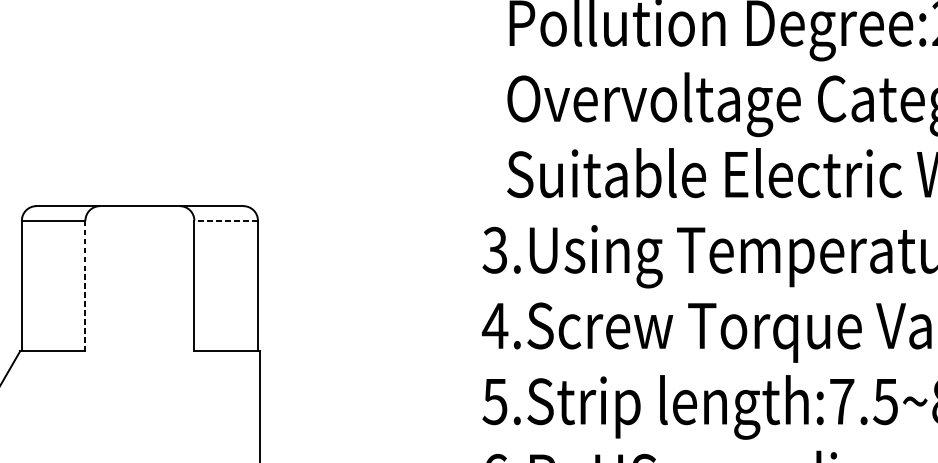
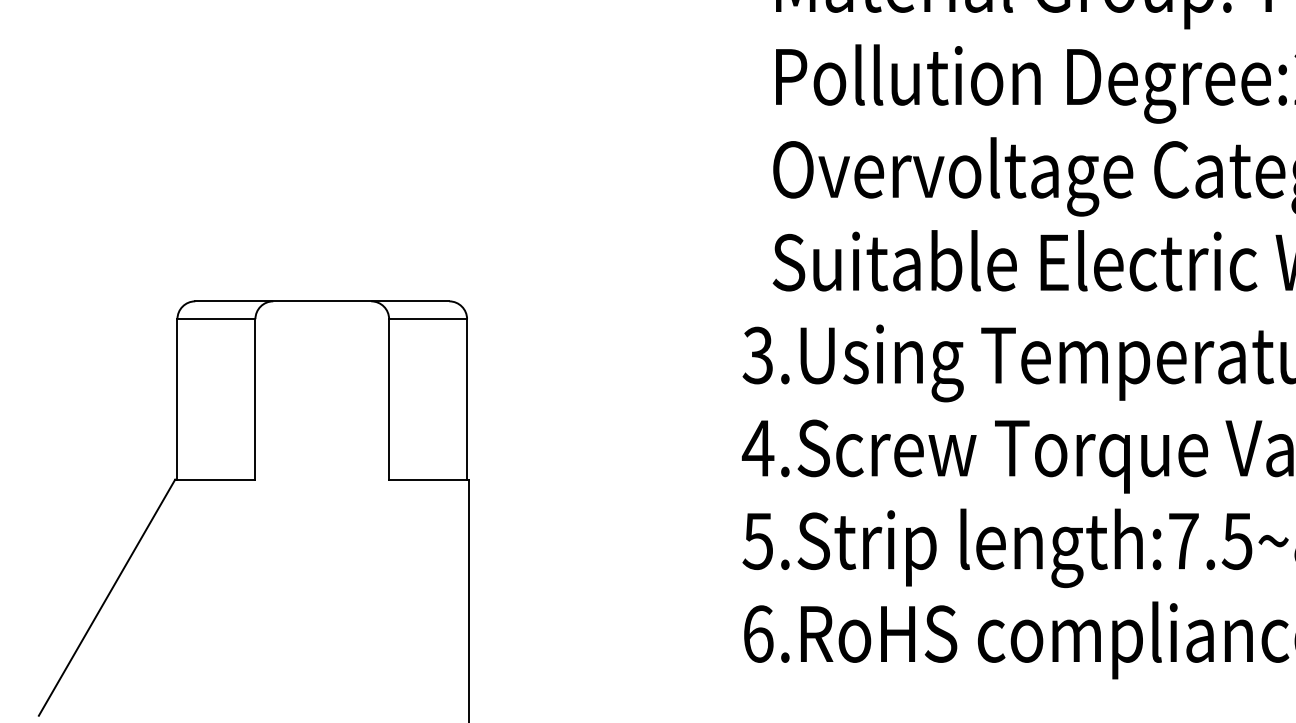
line: (226, 220) -> (428, 319), dashed -> solid
line: (85, 286) -> (255, 399), dashed -> solid

